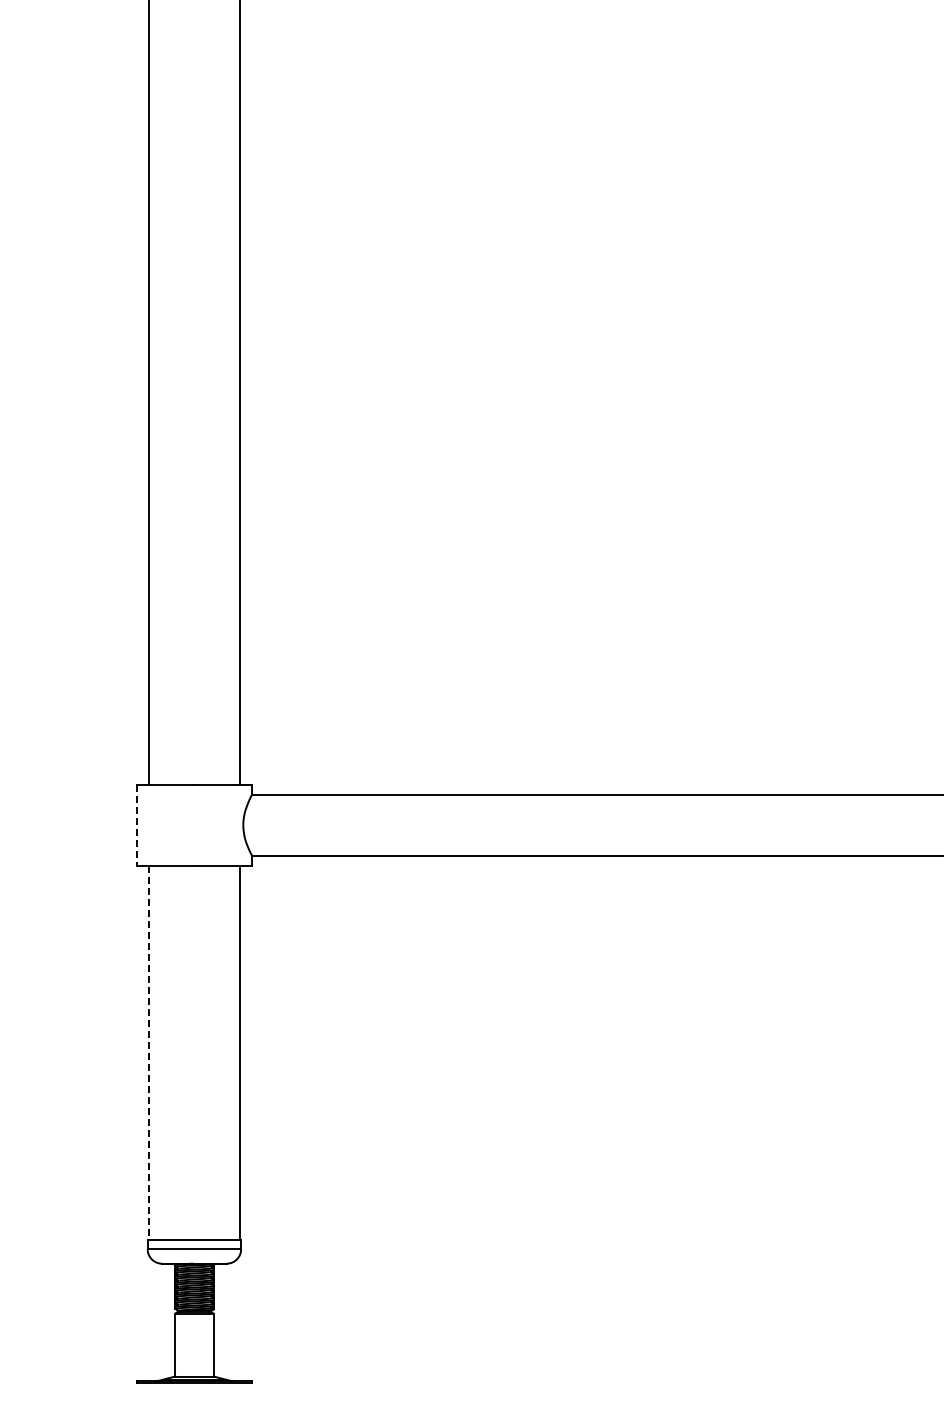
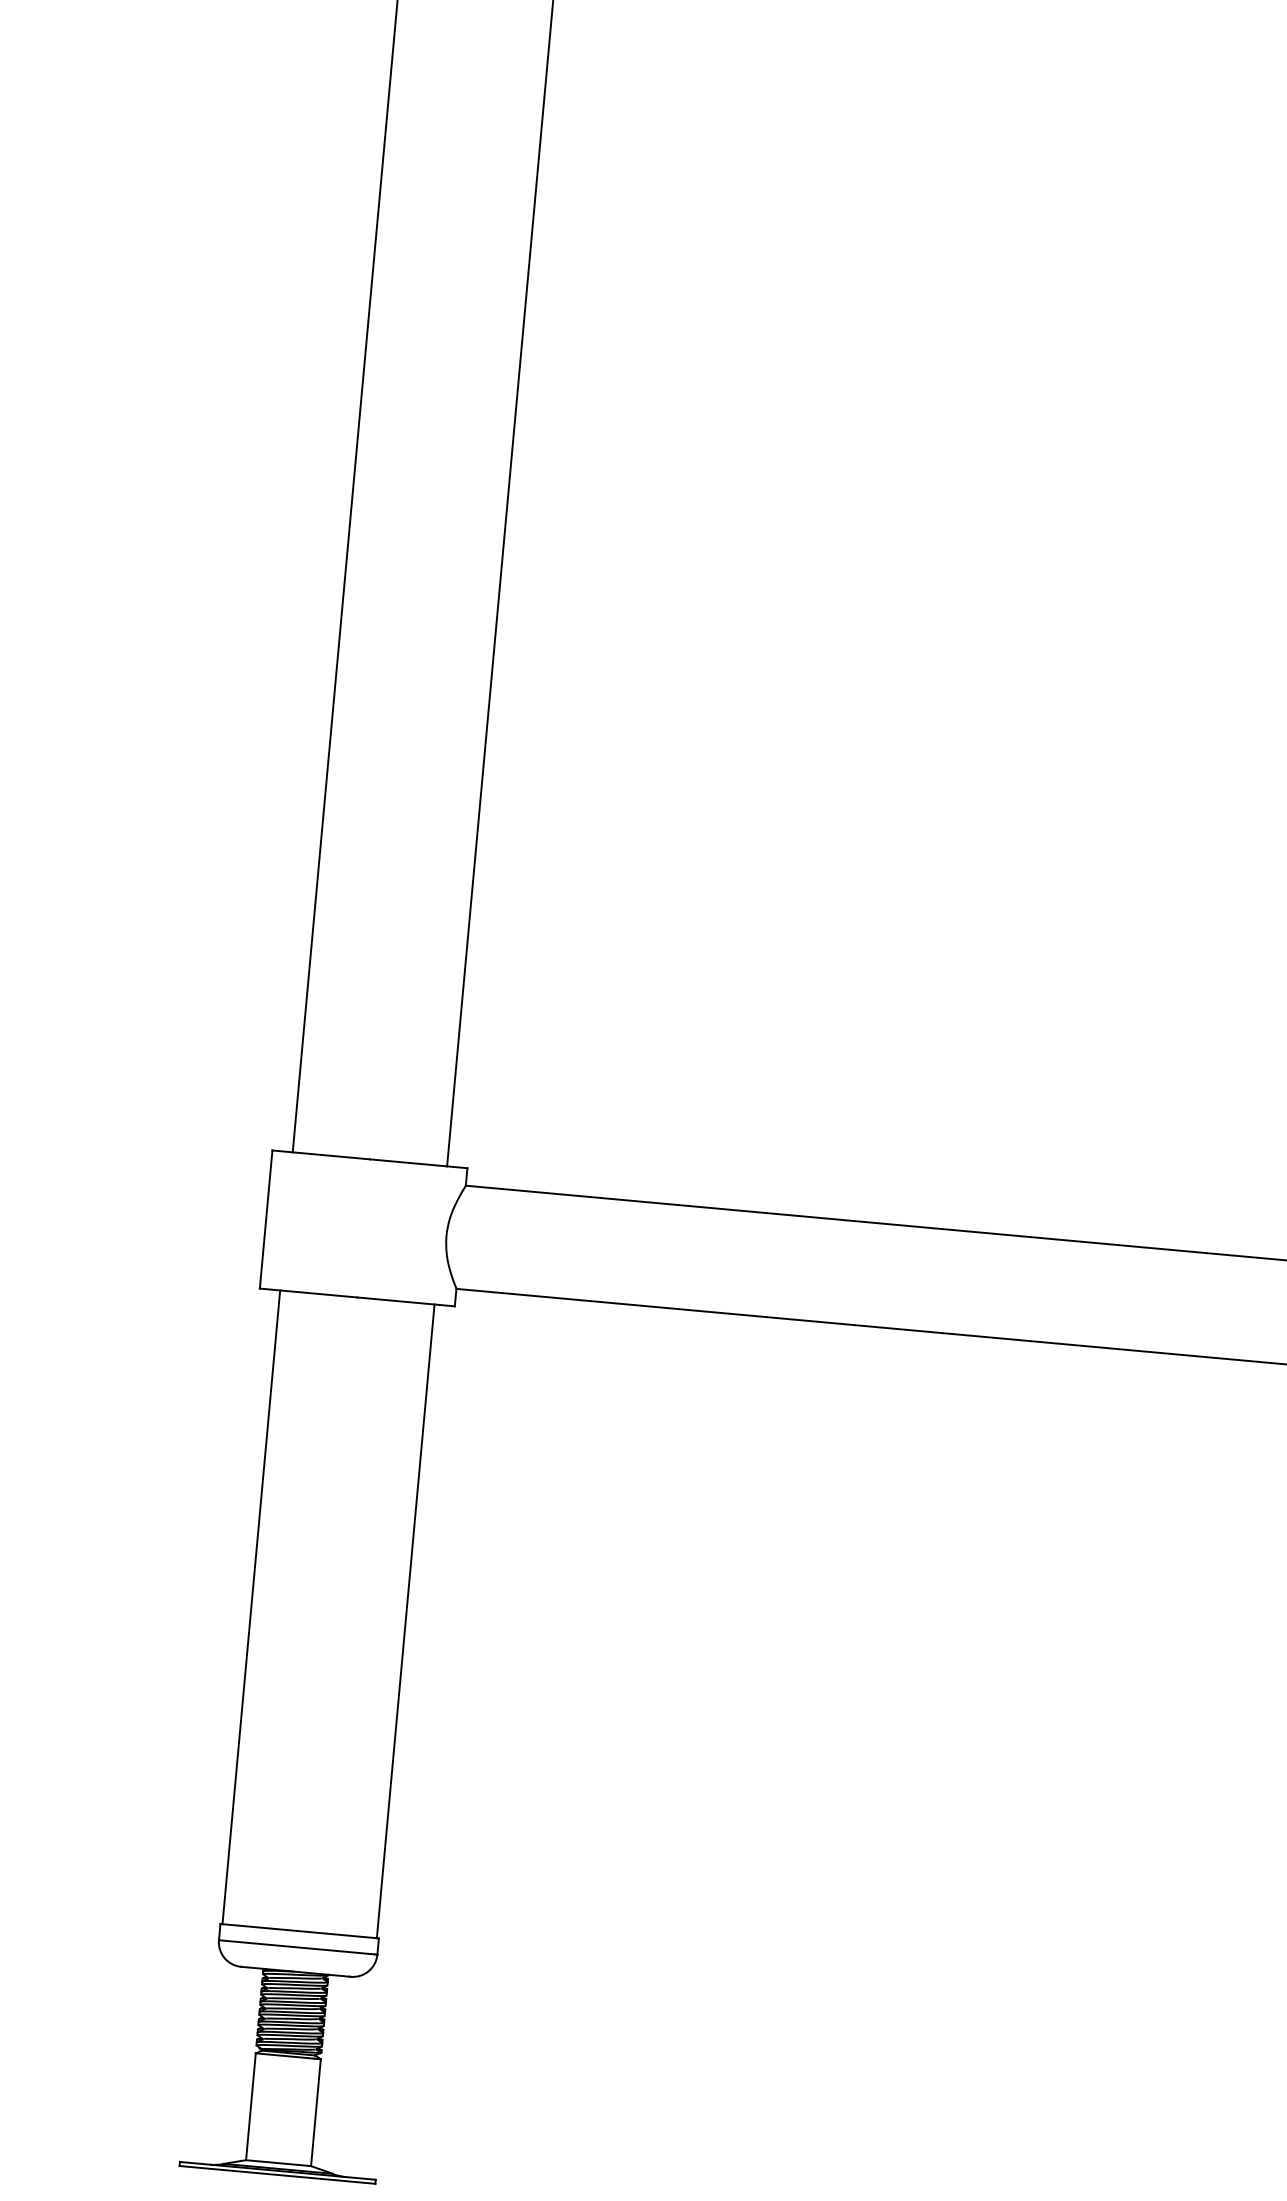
line: (136, 825) -> (265, 1219), dashed -> solid
line: (148, 1052) -> (250, 1606), dashed -> solid

